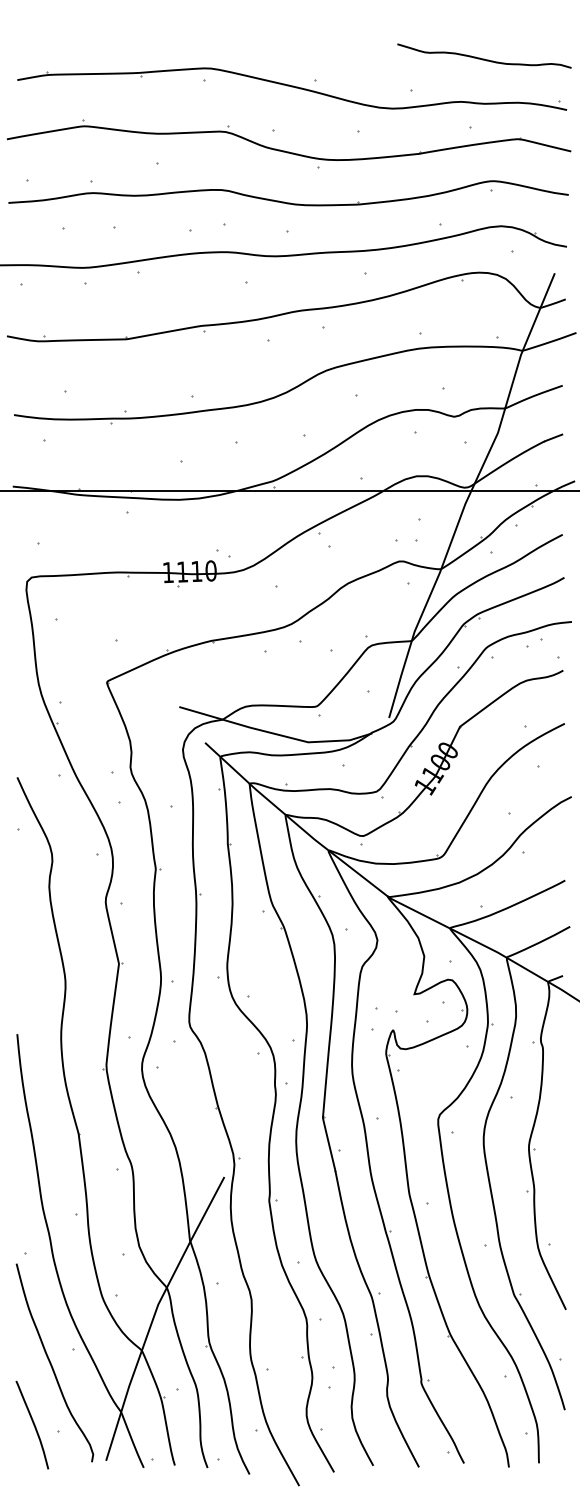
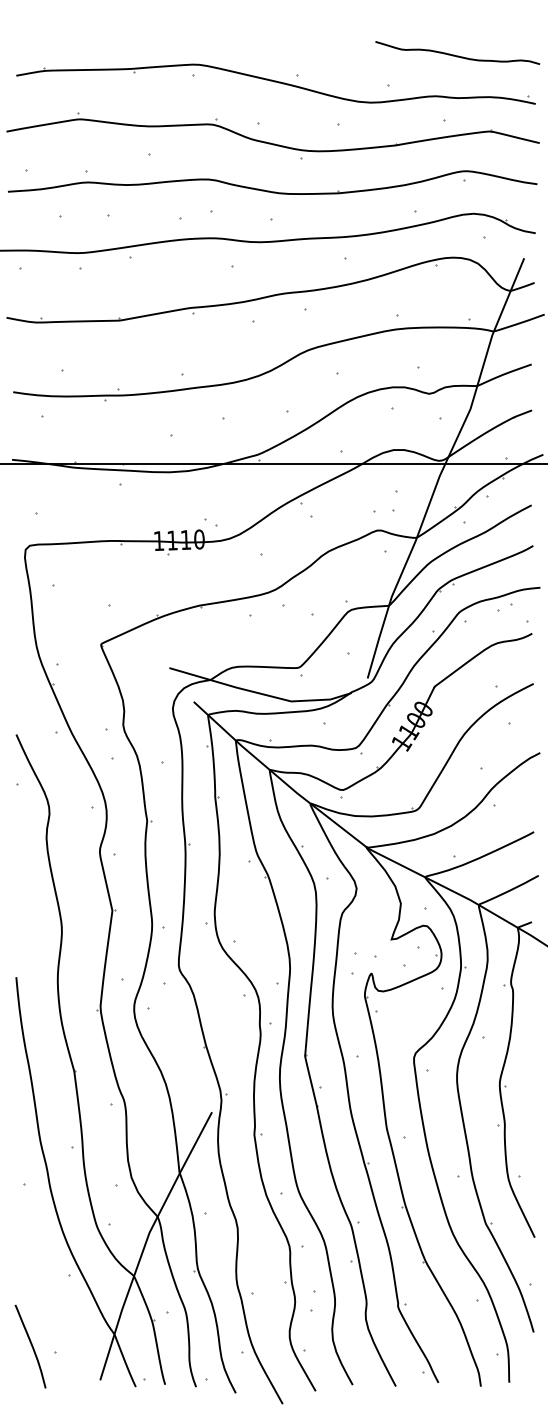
curve: (51, 1362) -> (48, 1287), removed

